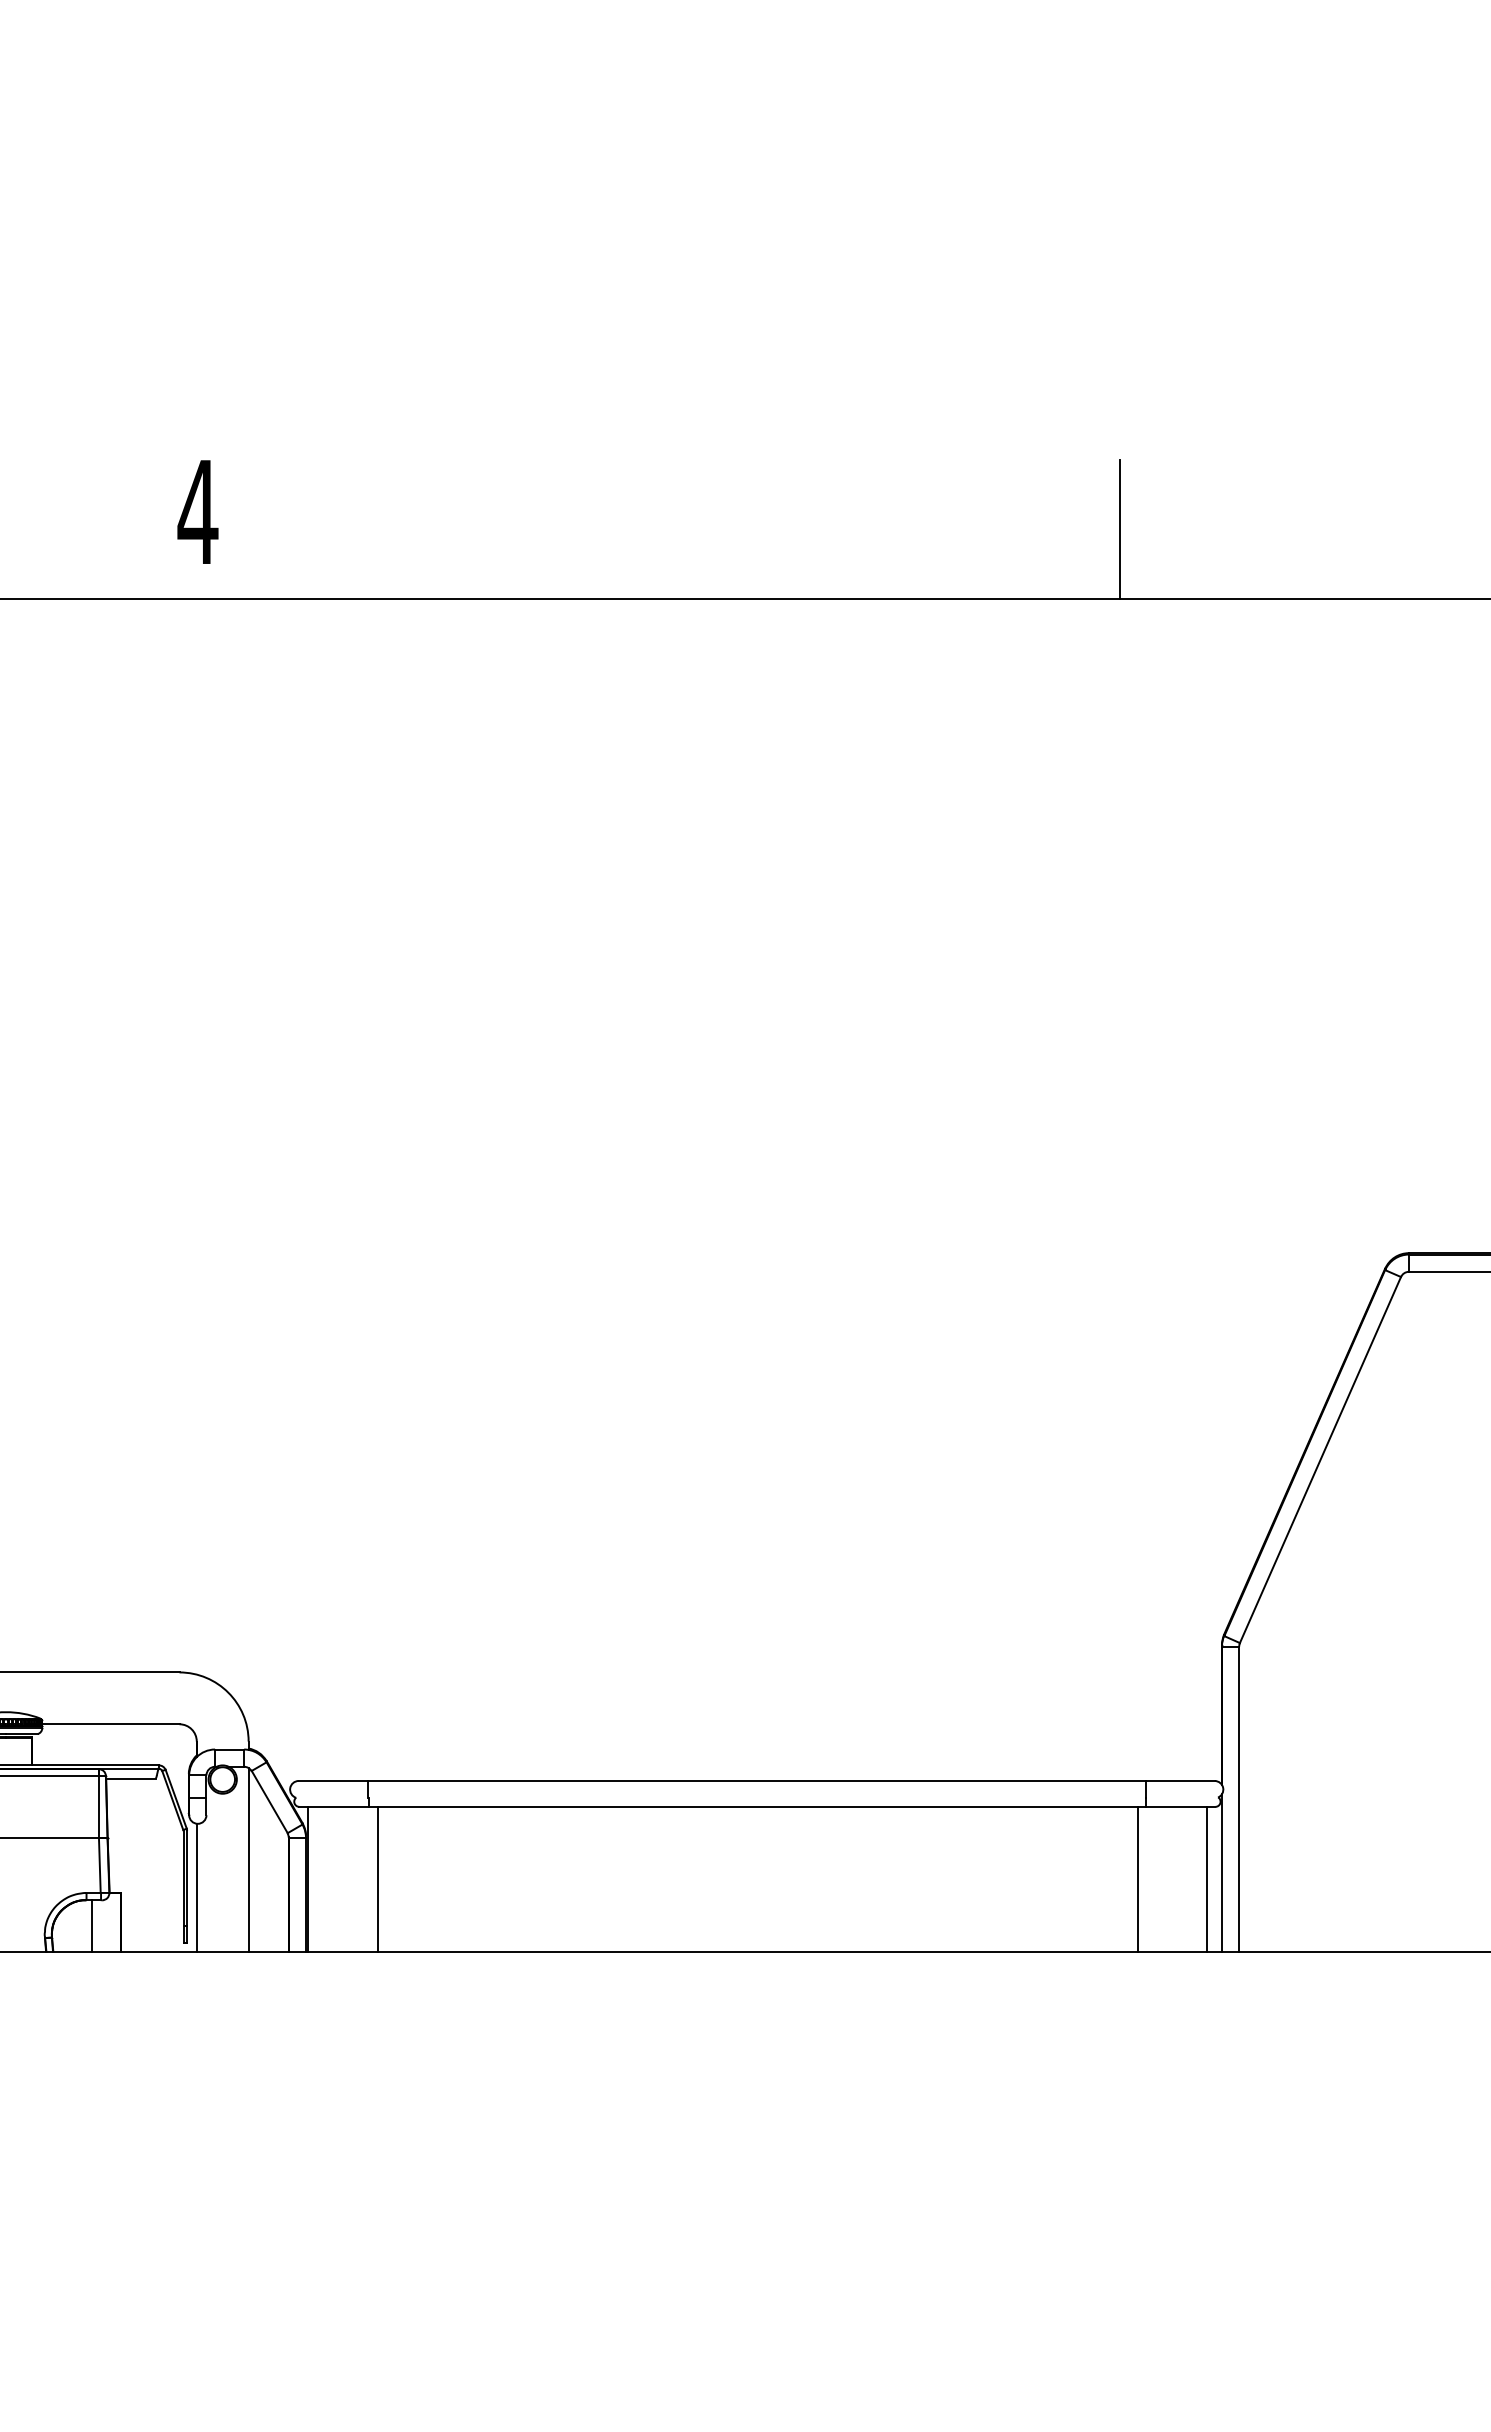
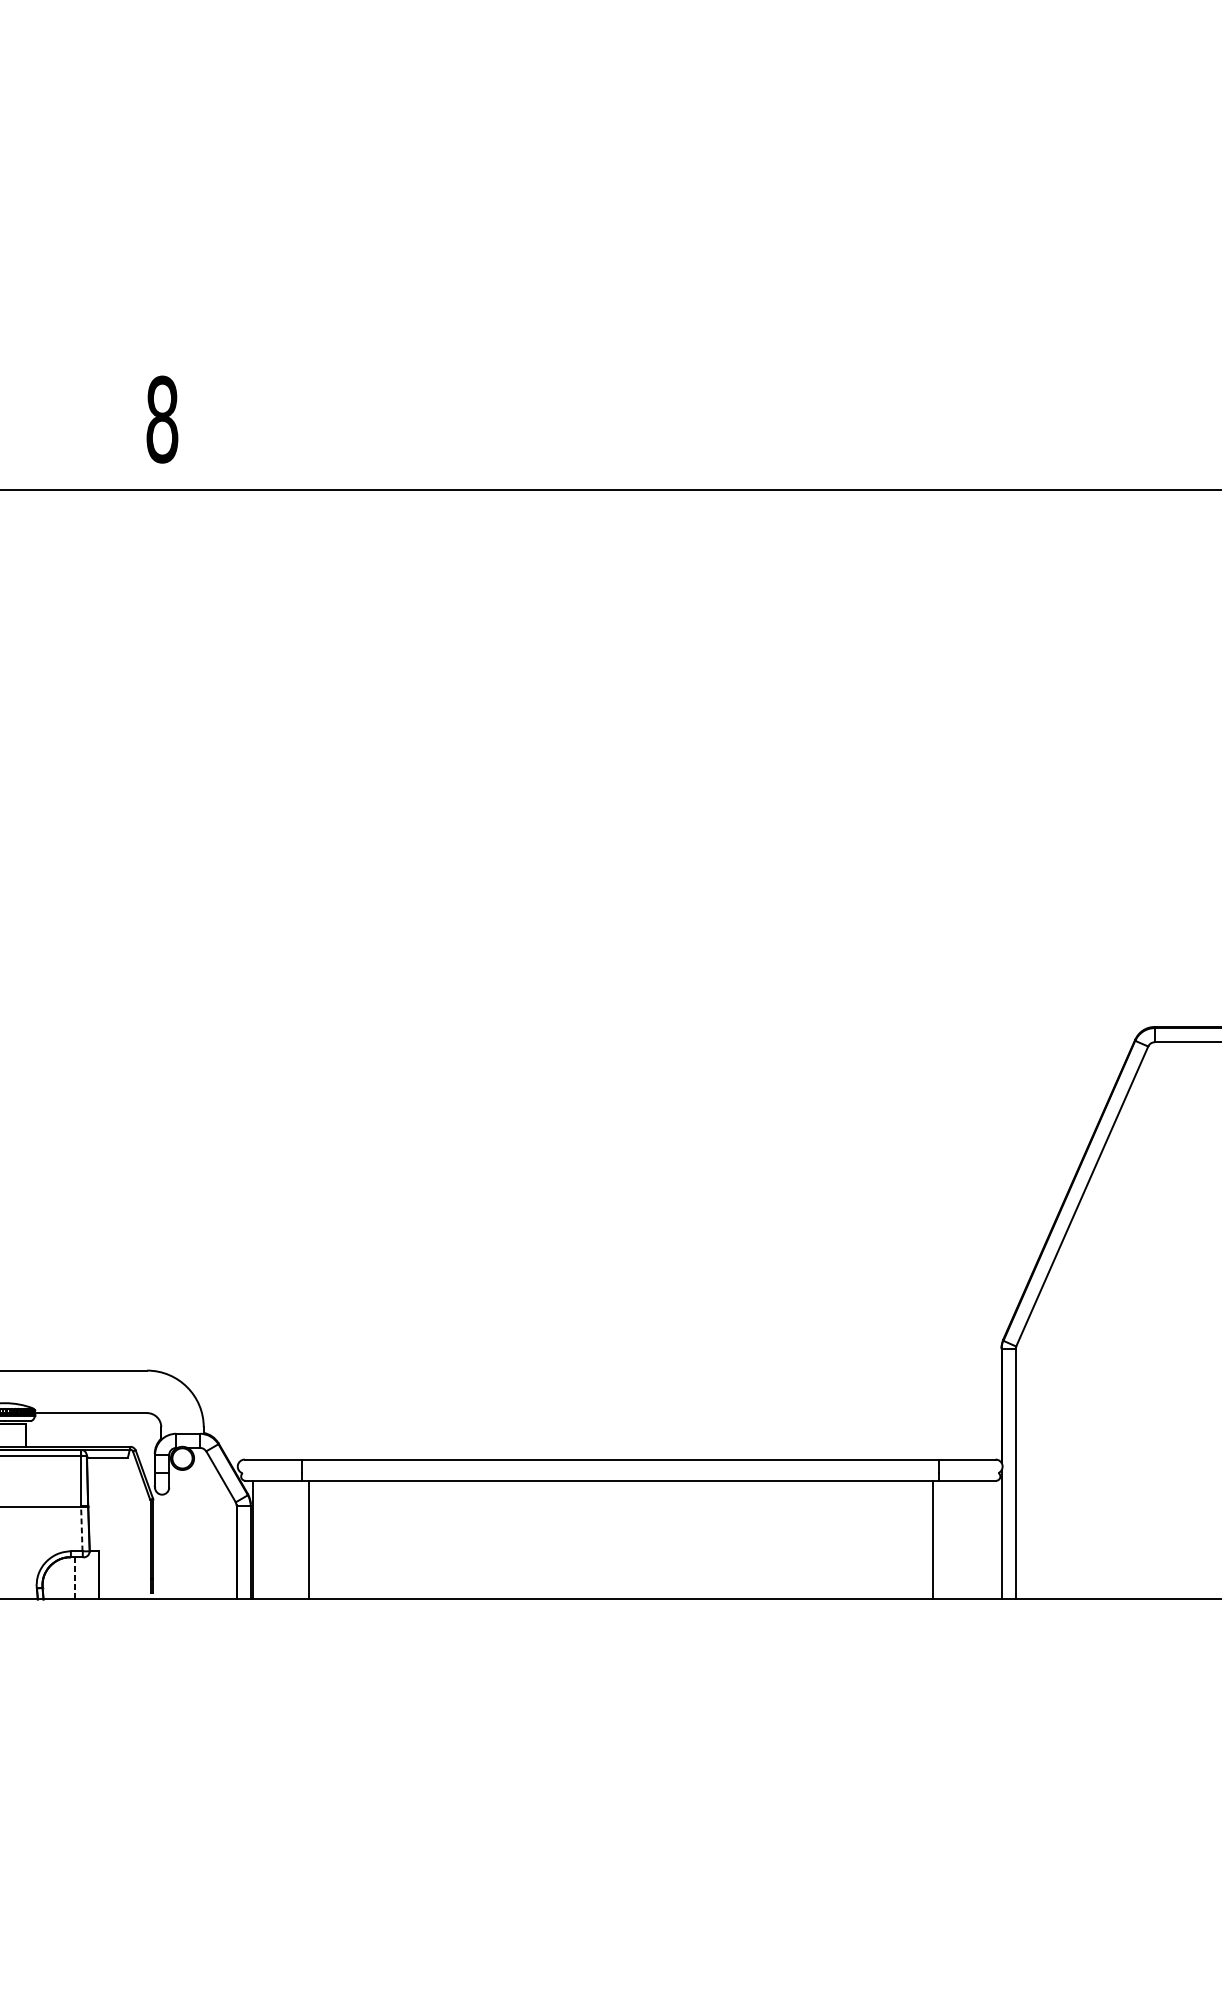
text: (197, 511) -> (161, 419), 4 -> 8
line: (1119, 529) -> (917, 433), removed
line: (248, 1859) -> (203, 1523), removed
line: (99, 1865) -> (81, 1528), solid -> dashed
line: (1207, 1878) -> (989, 1539), removed
line: (196, 1887) -> (161, 1546), removed
line: (92, 1925) -> (75, 1578), solid -> dashed

